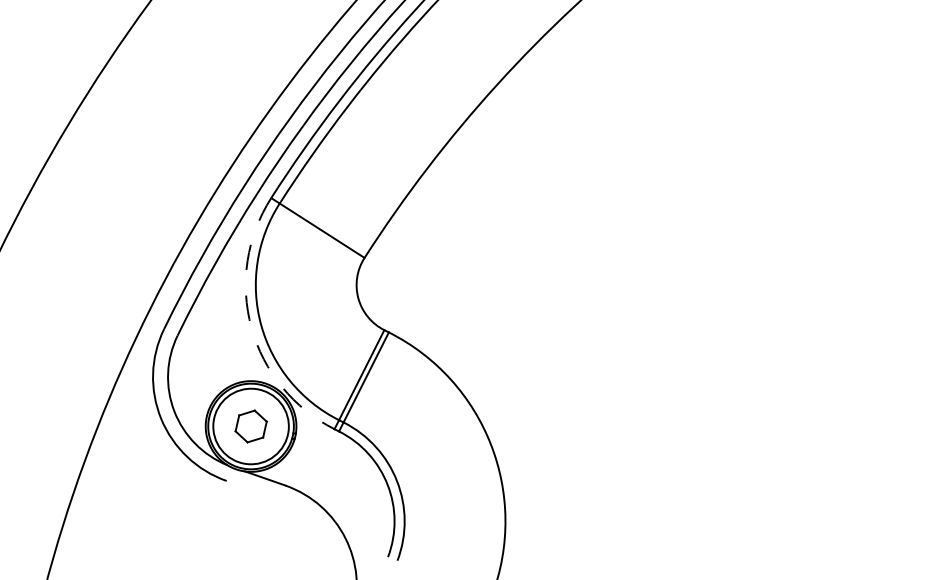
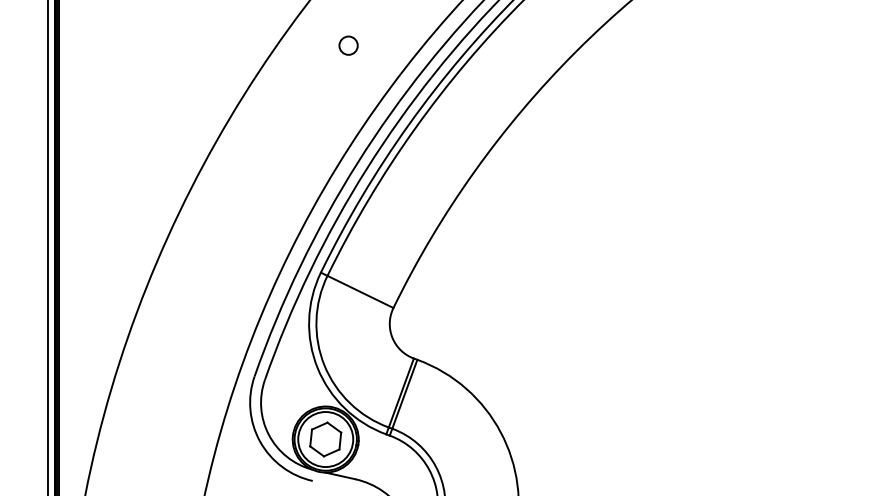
arc: (251, 328) -> (317, 368), dashed -> solid
part: (250, 426) -> (325, 439), size x1.43

